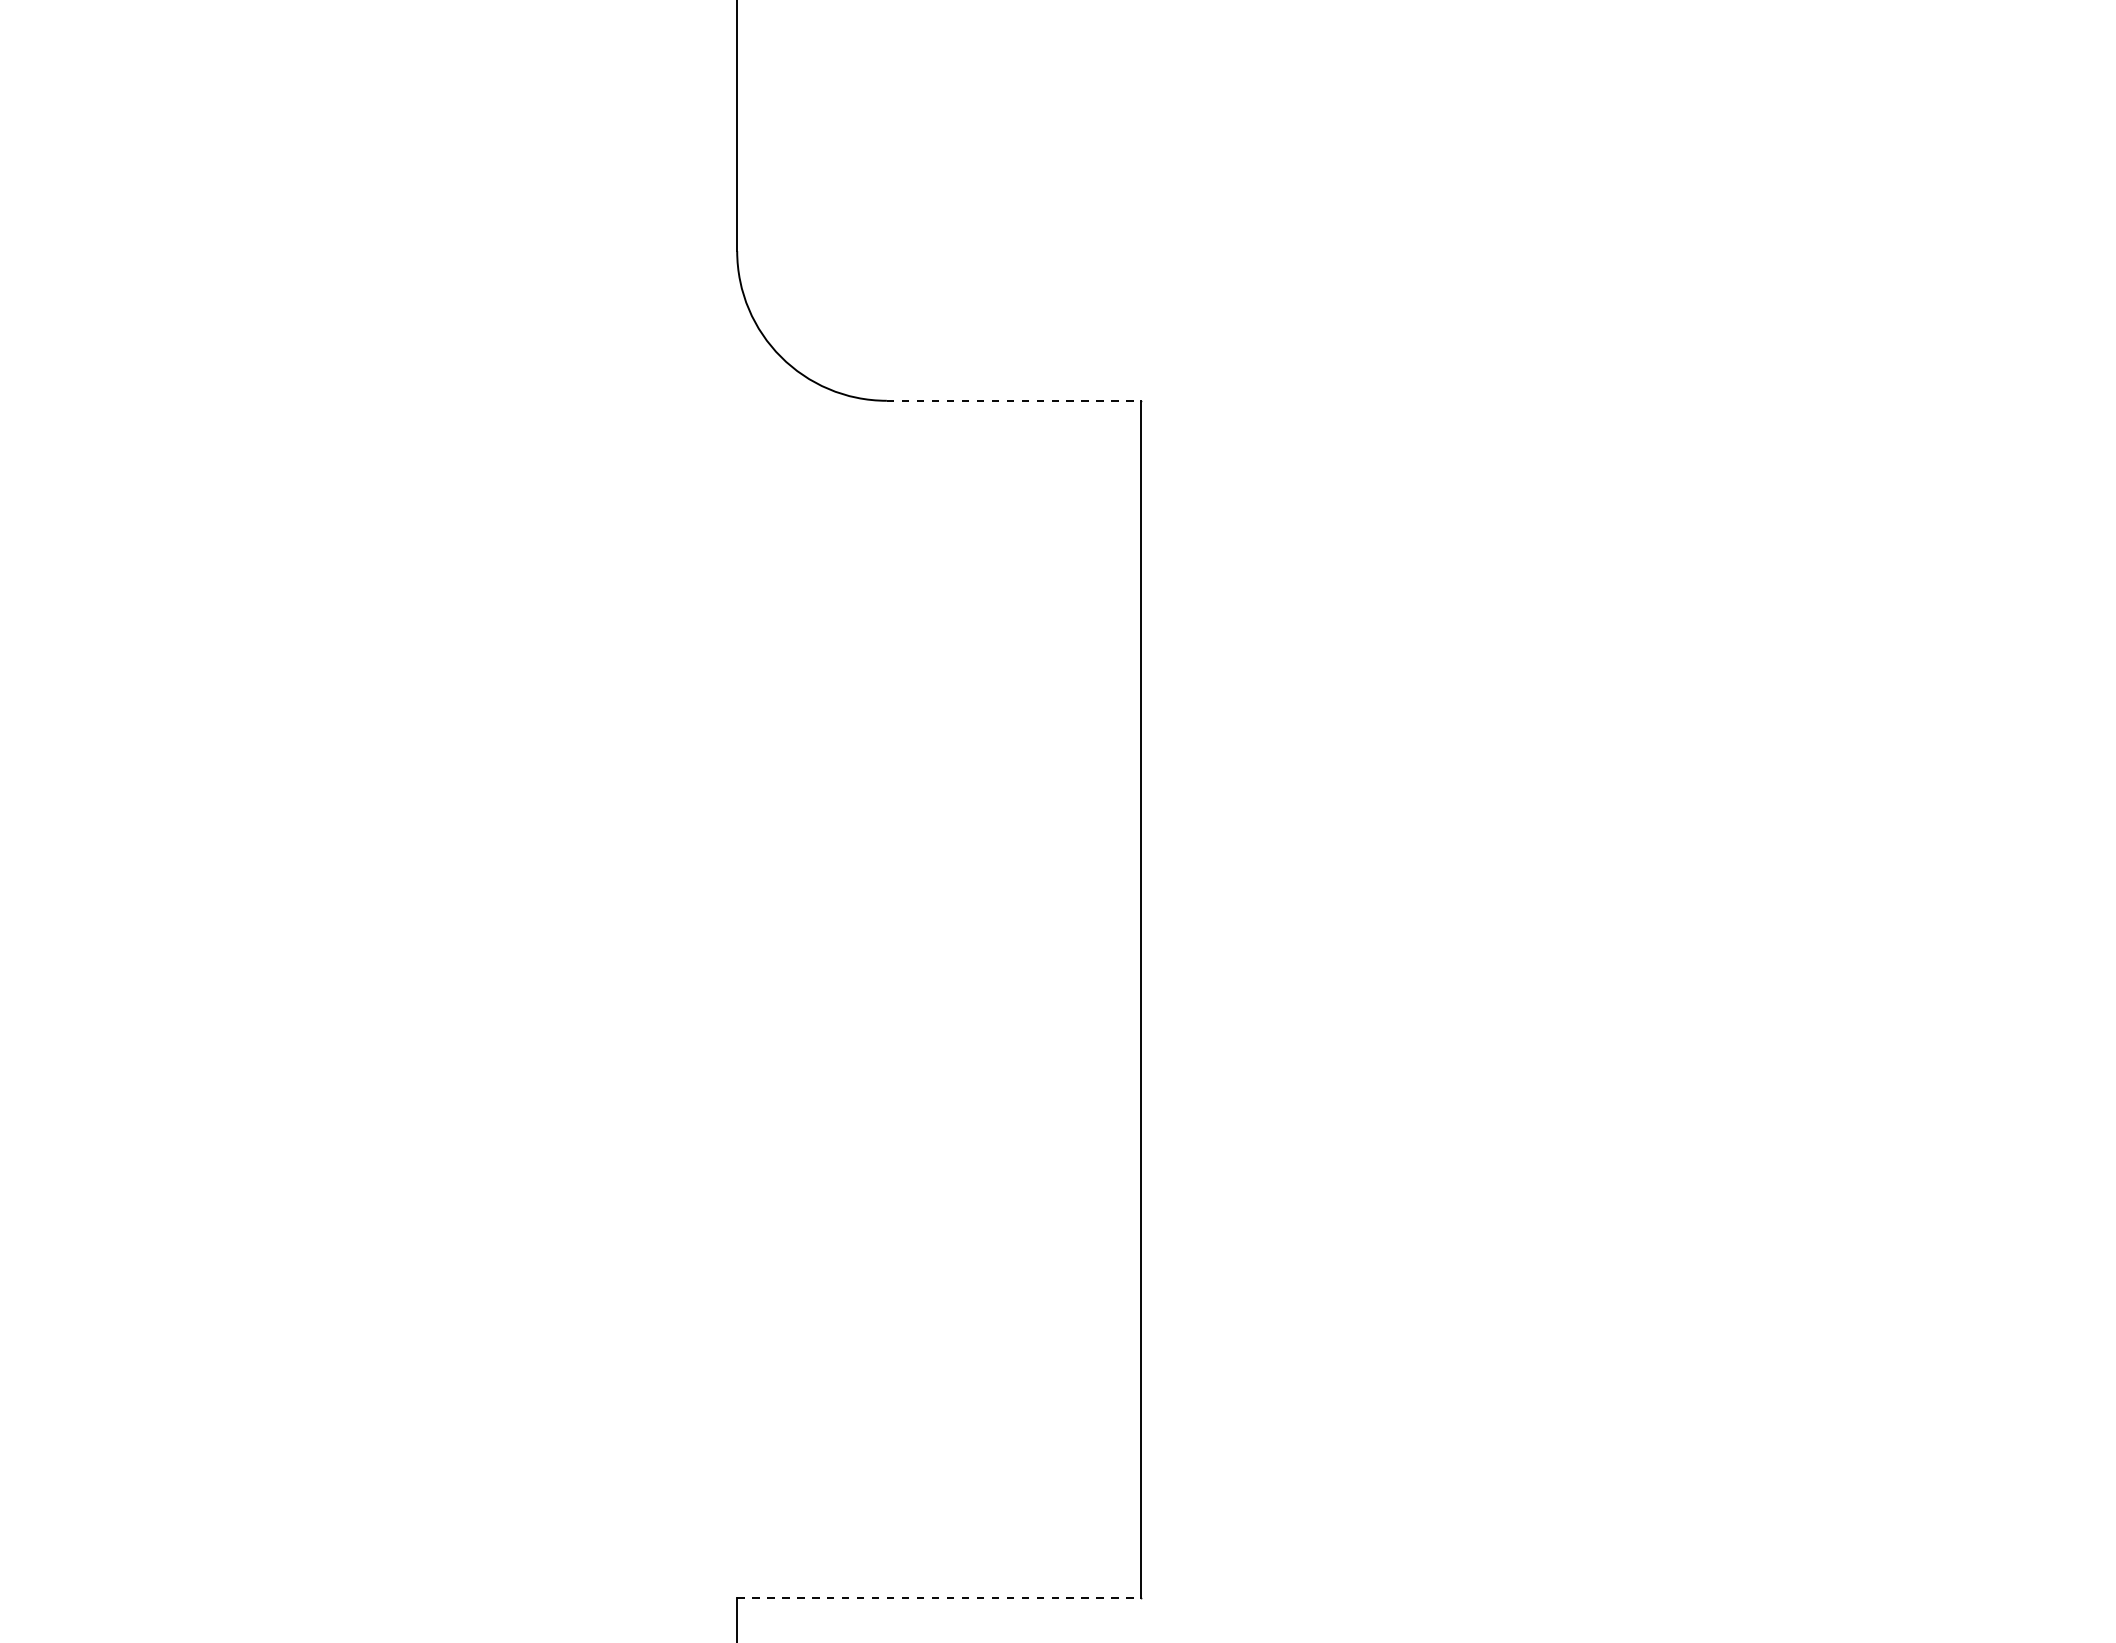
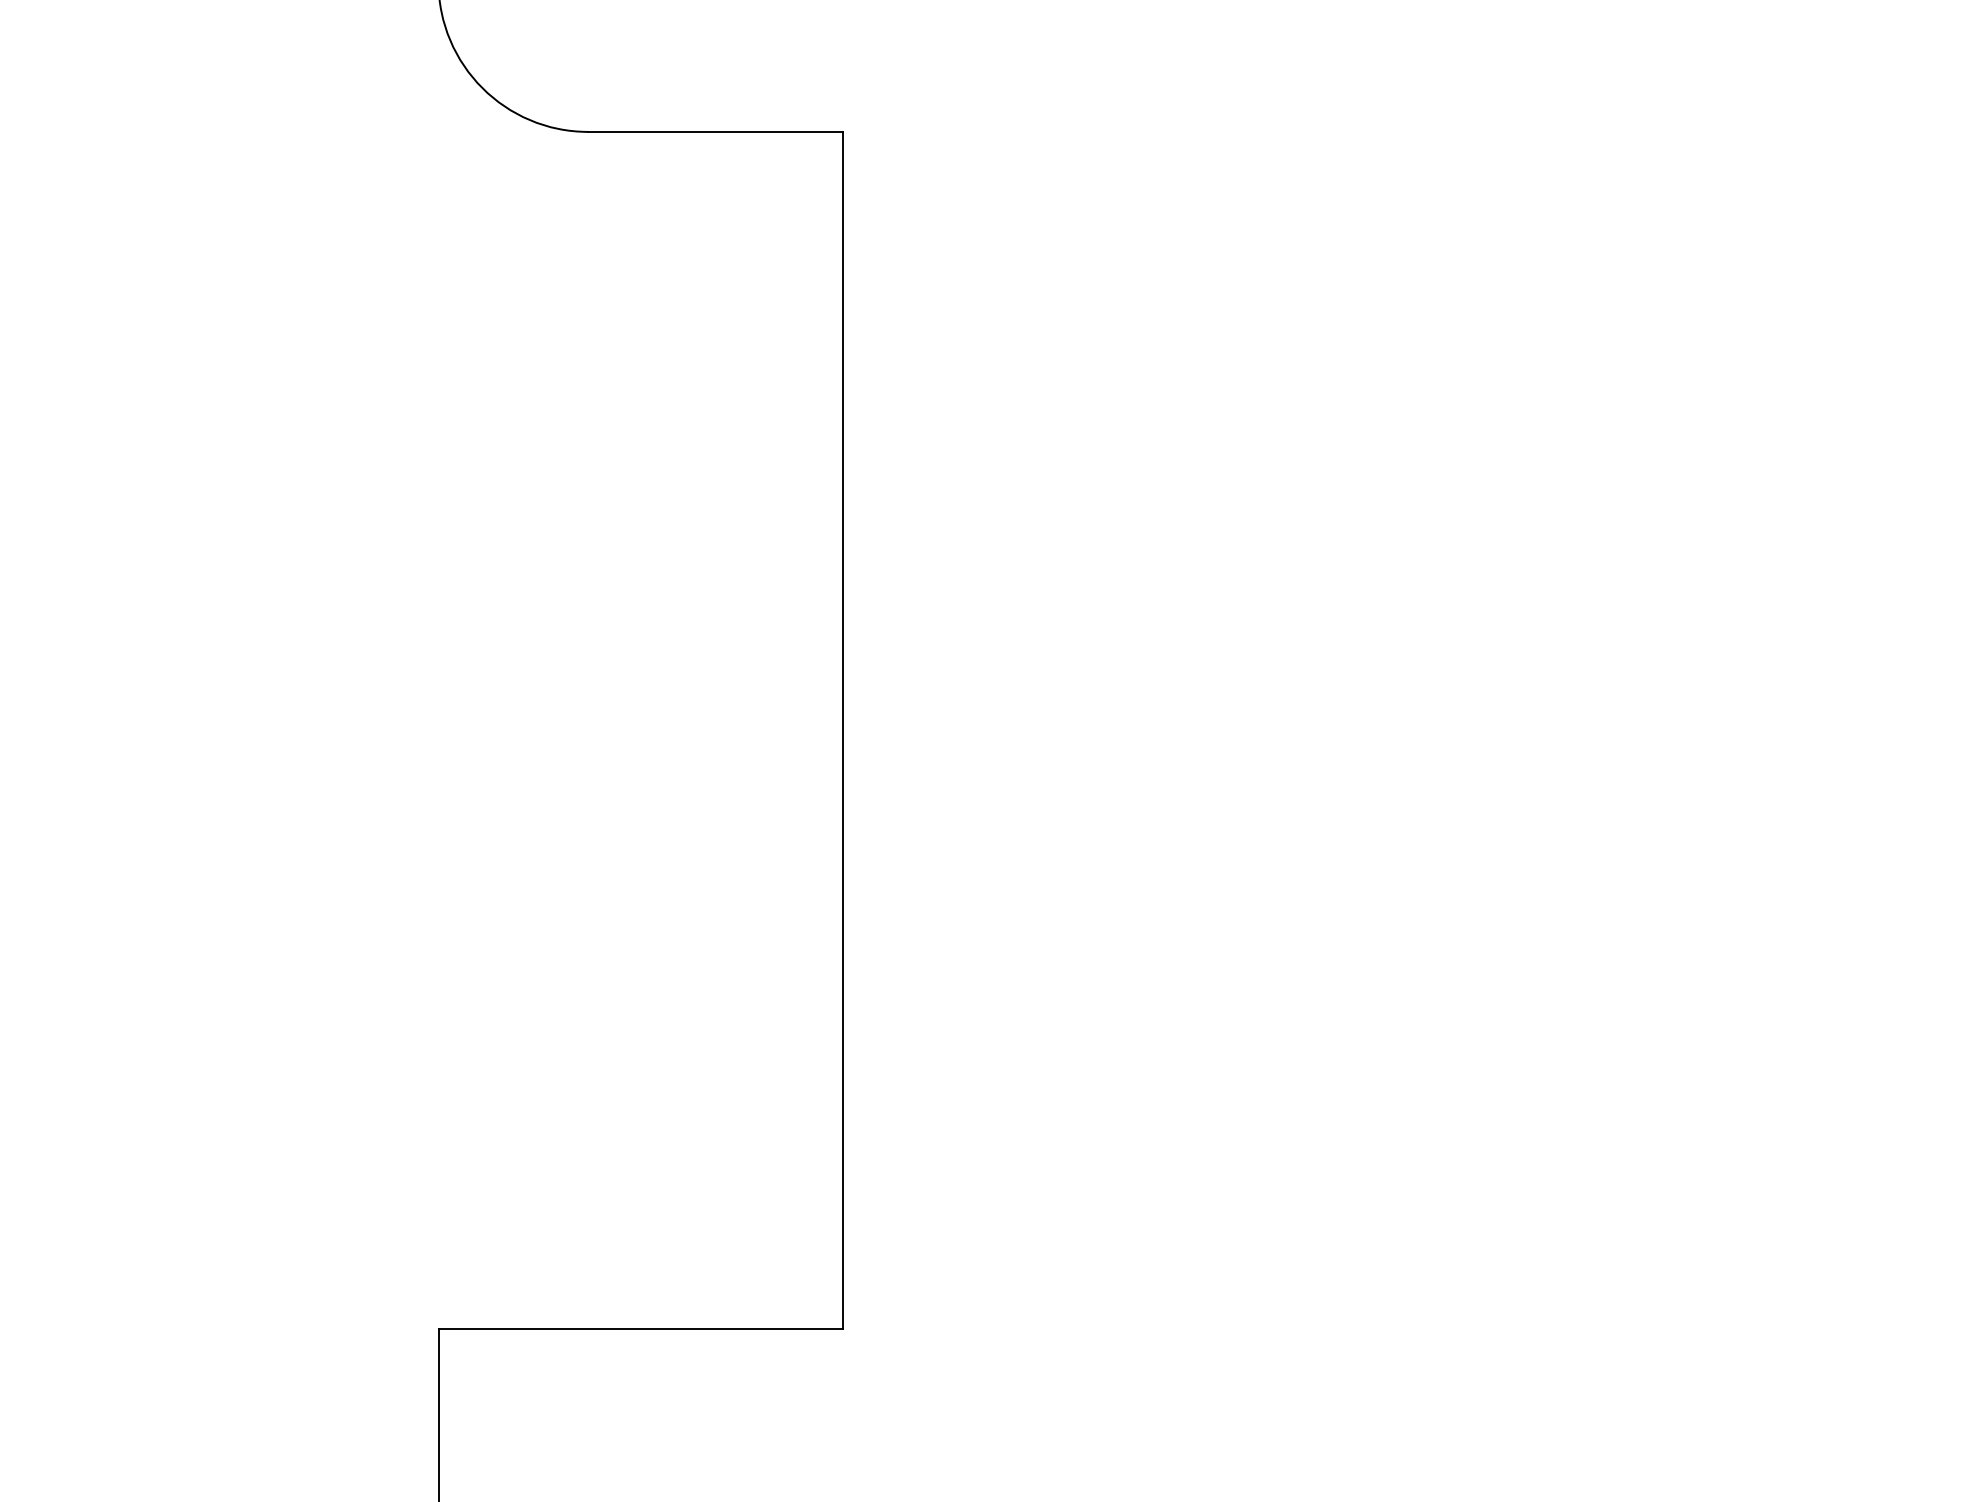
line: (1014, 400) -> (715, 131), dashed -> solid
line: (939, 1598) -> (640, 1329), dashed -> solid

